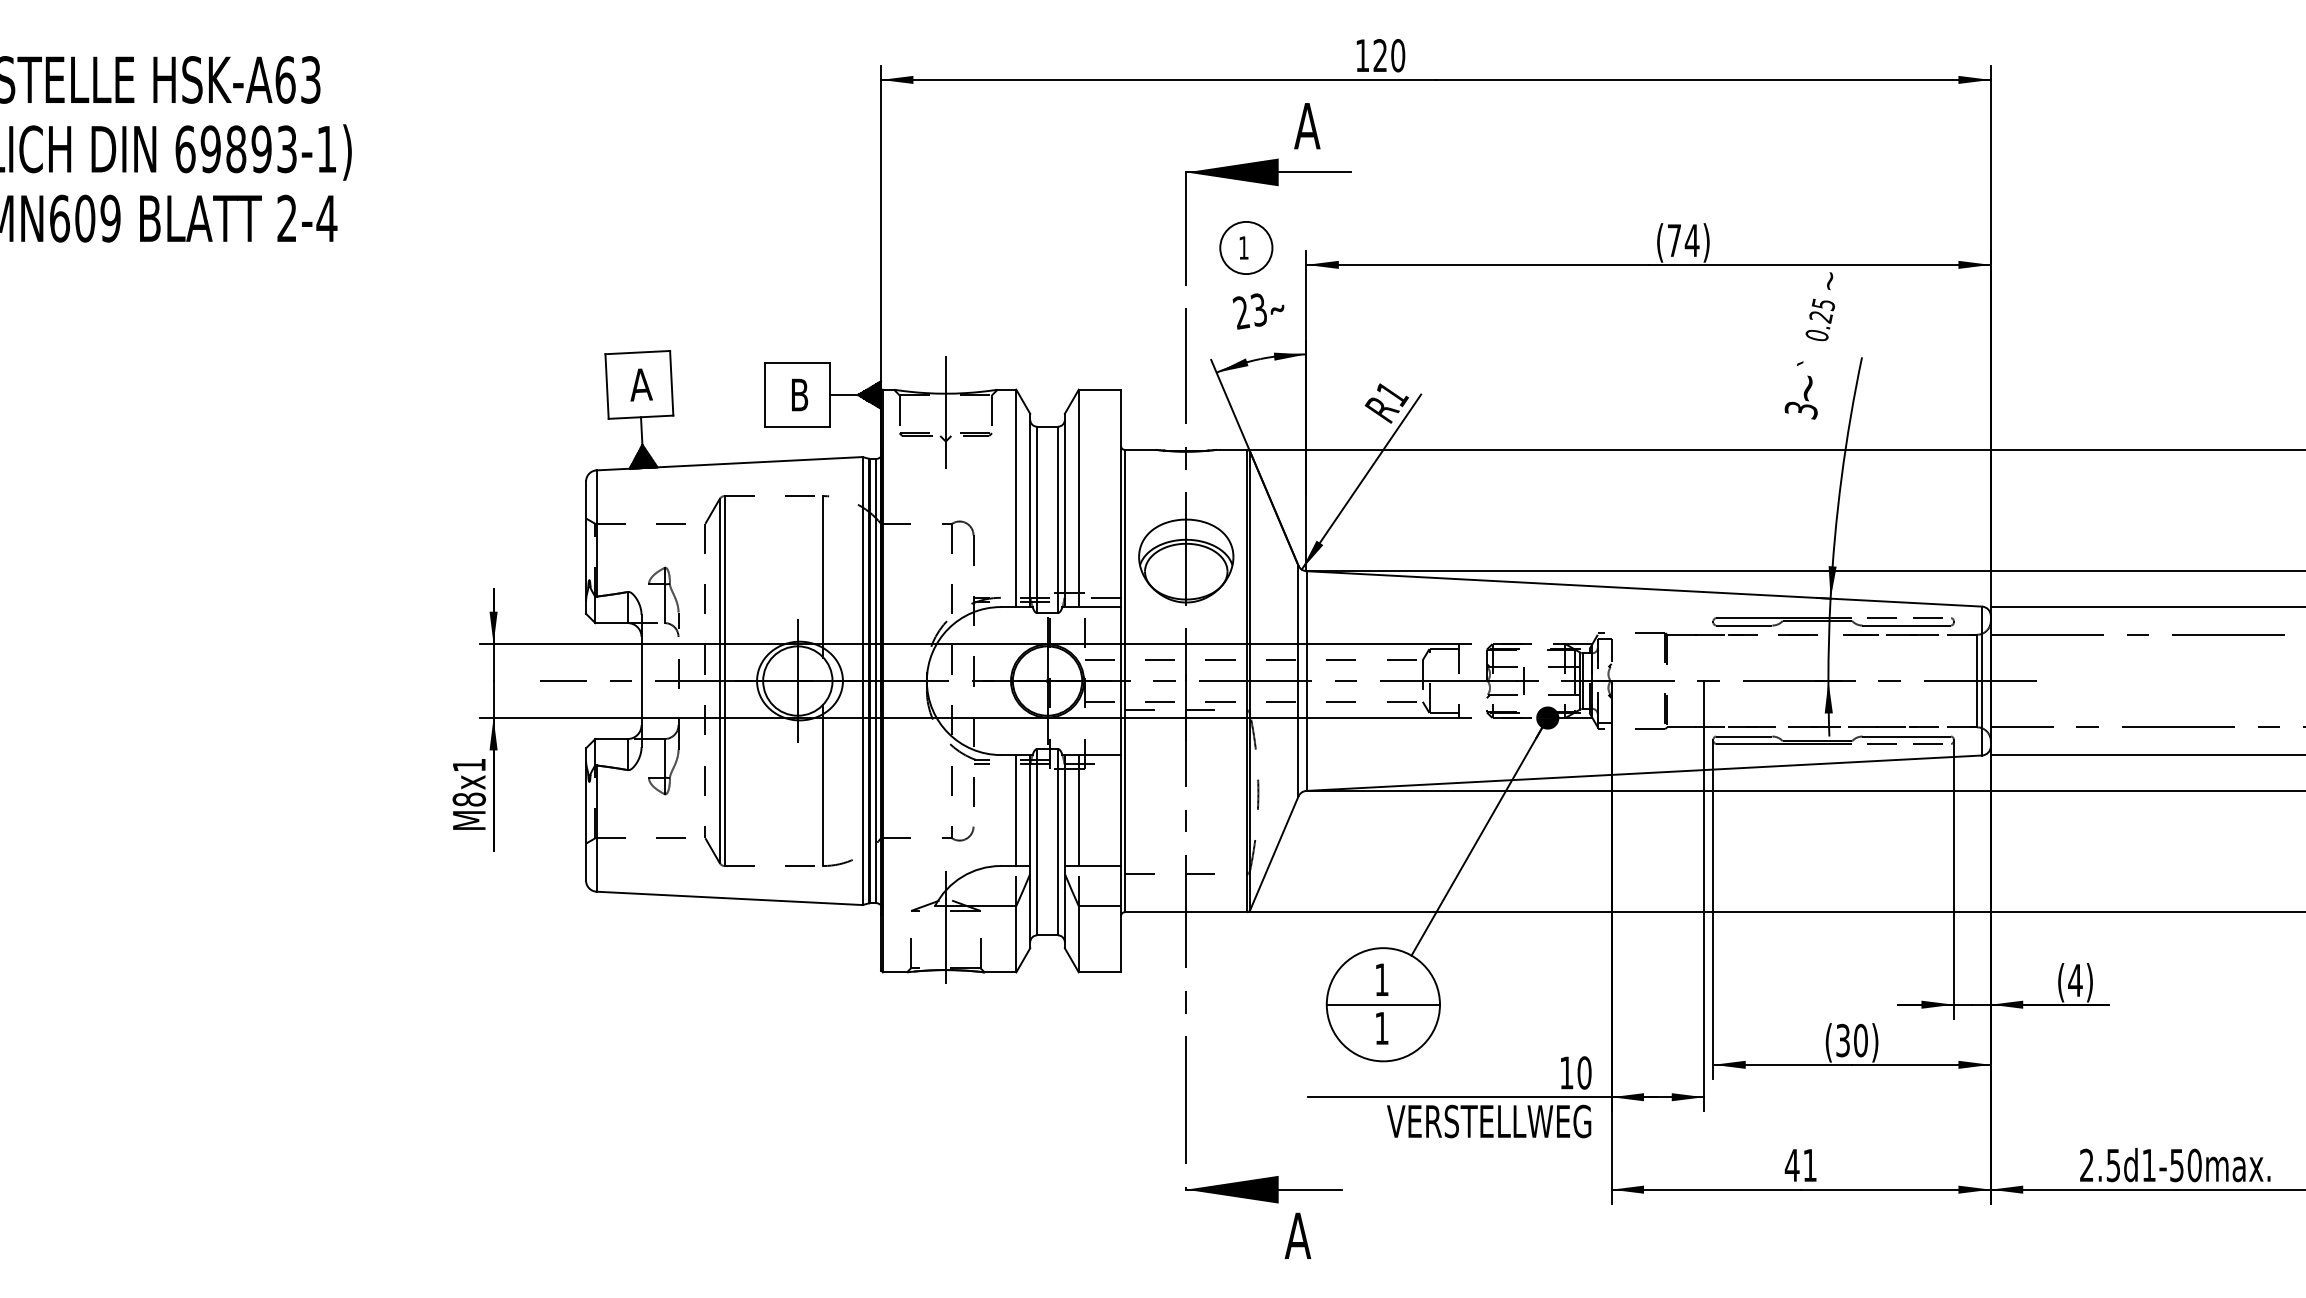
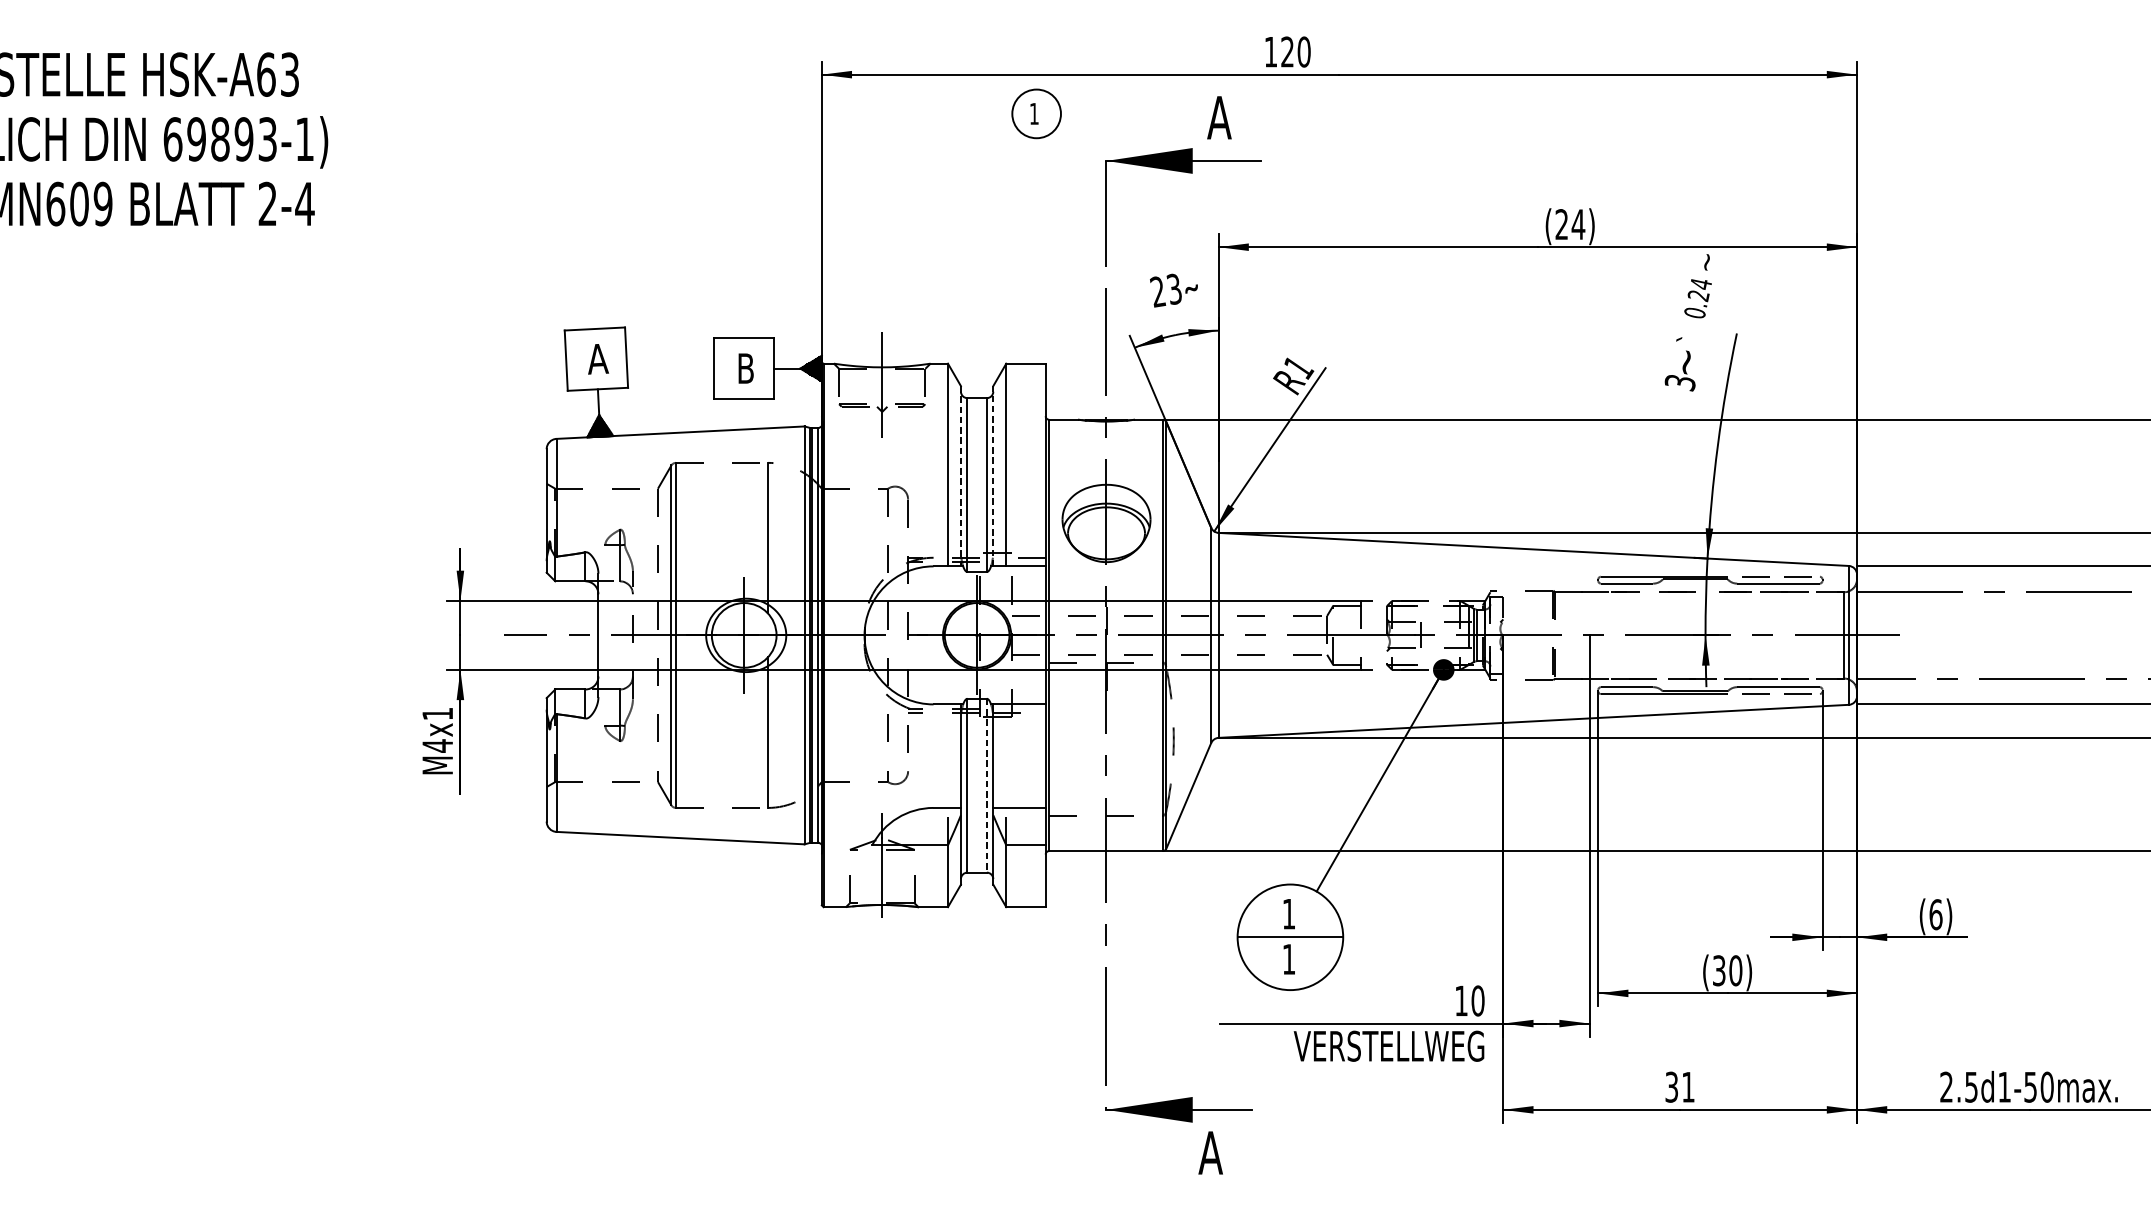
text: (1673, 240) -> (1561, 224), (74) -> (24)
part: (1246, 247) -> (1036, 113), moved
text: (1823, 304) -> (1700, 284), 0.25 -> 0.24
line: (1030, 510) -> (961, 476), solid -> dashed
line: (1064, 510) -> (992, 476), solid -> dashed
text: (469, 799) -> (437, 745), M8x1 -> M4x1
line: (1016, 810) -> (948, 756), removed
line: (1078, 810) -> (1006, 756), removed
line: (1057, 842) -> (986, 785), solid -> dashed
text: (2075, 980) -> (1936, 914), (4) -> (6)
text: (1791, 1165) -> (1671, 1087), 41 -> 31

